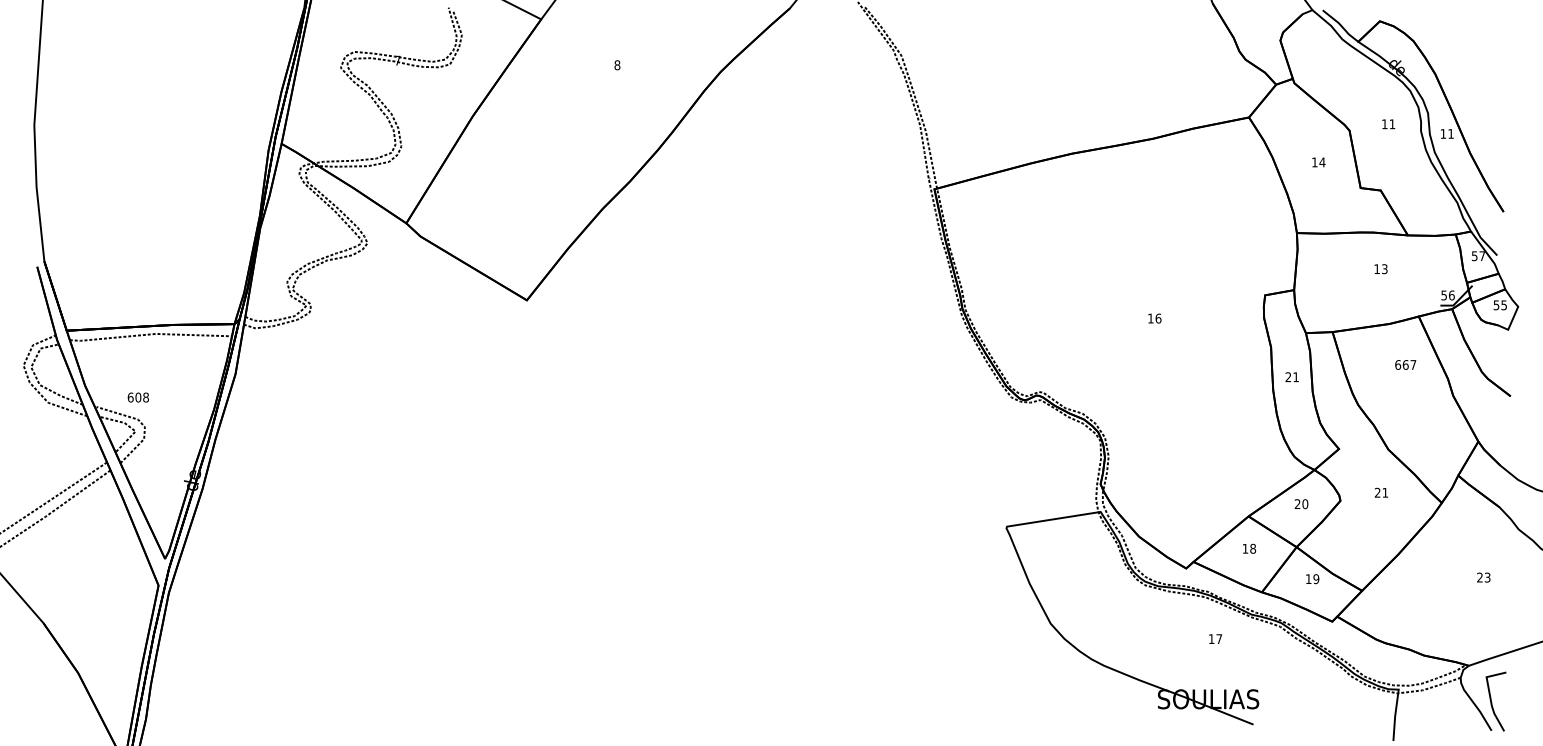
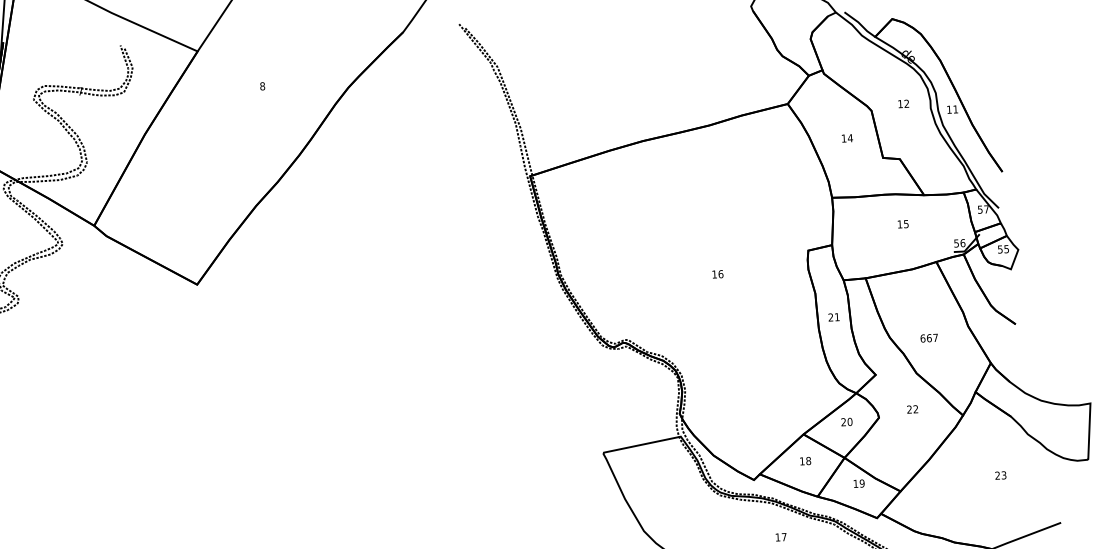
text: (1391, 123) -> (906, 103), 11 -> 12
text: (1384, 268) -> (906, 223), 13 -> 15
text: (1405, 364) -> (929, 337), moved
text: (1384, 492) -> (915, 409), 21 -> 22

